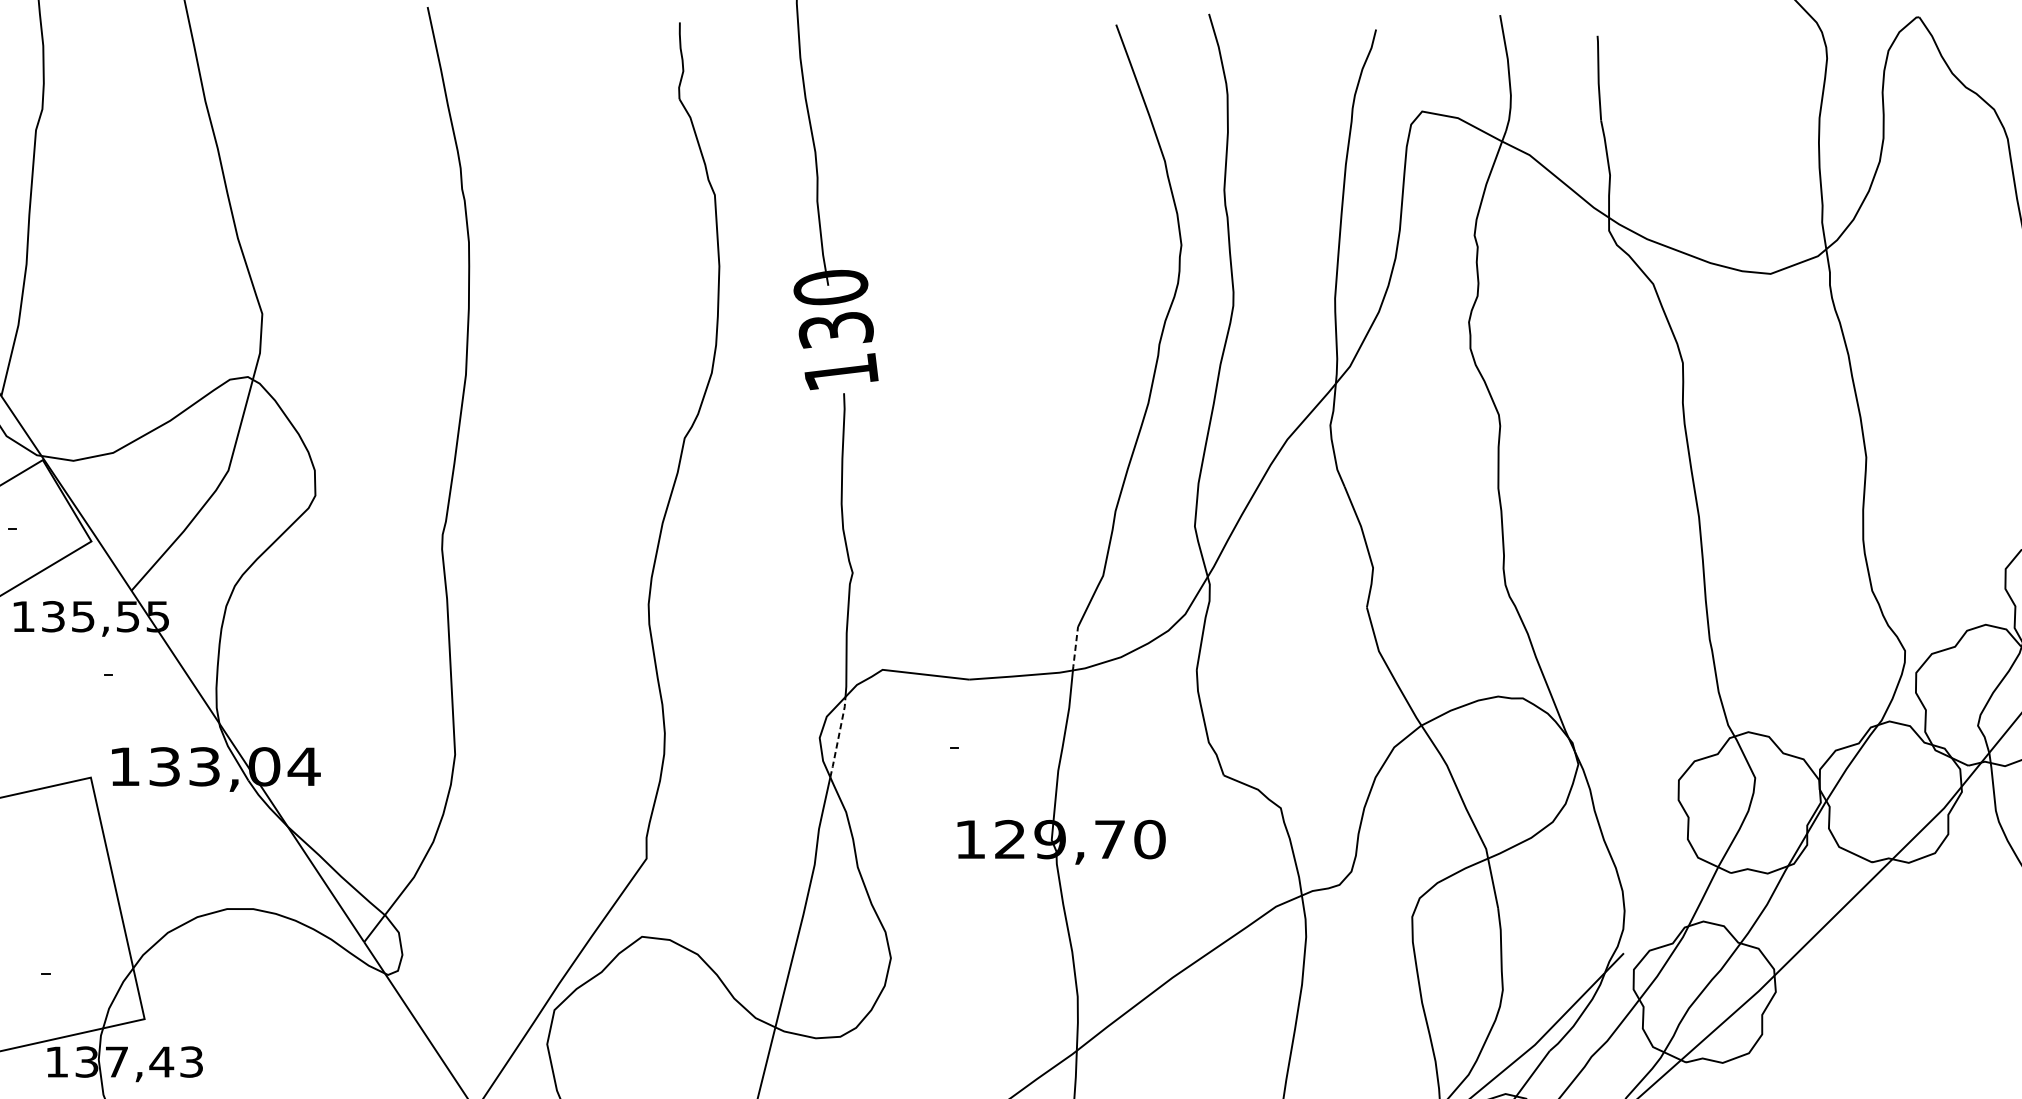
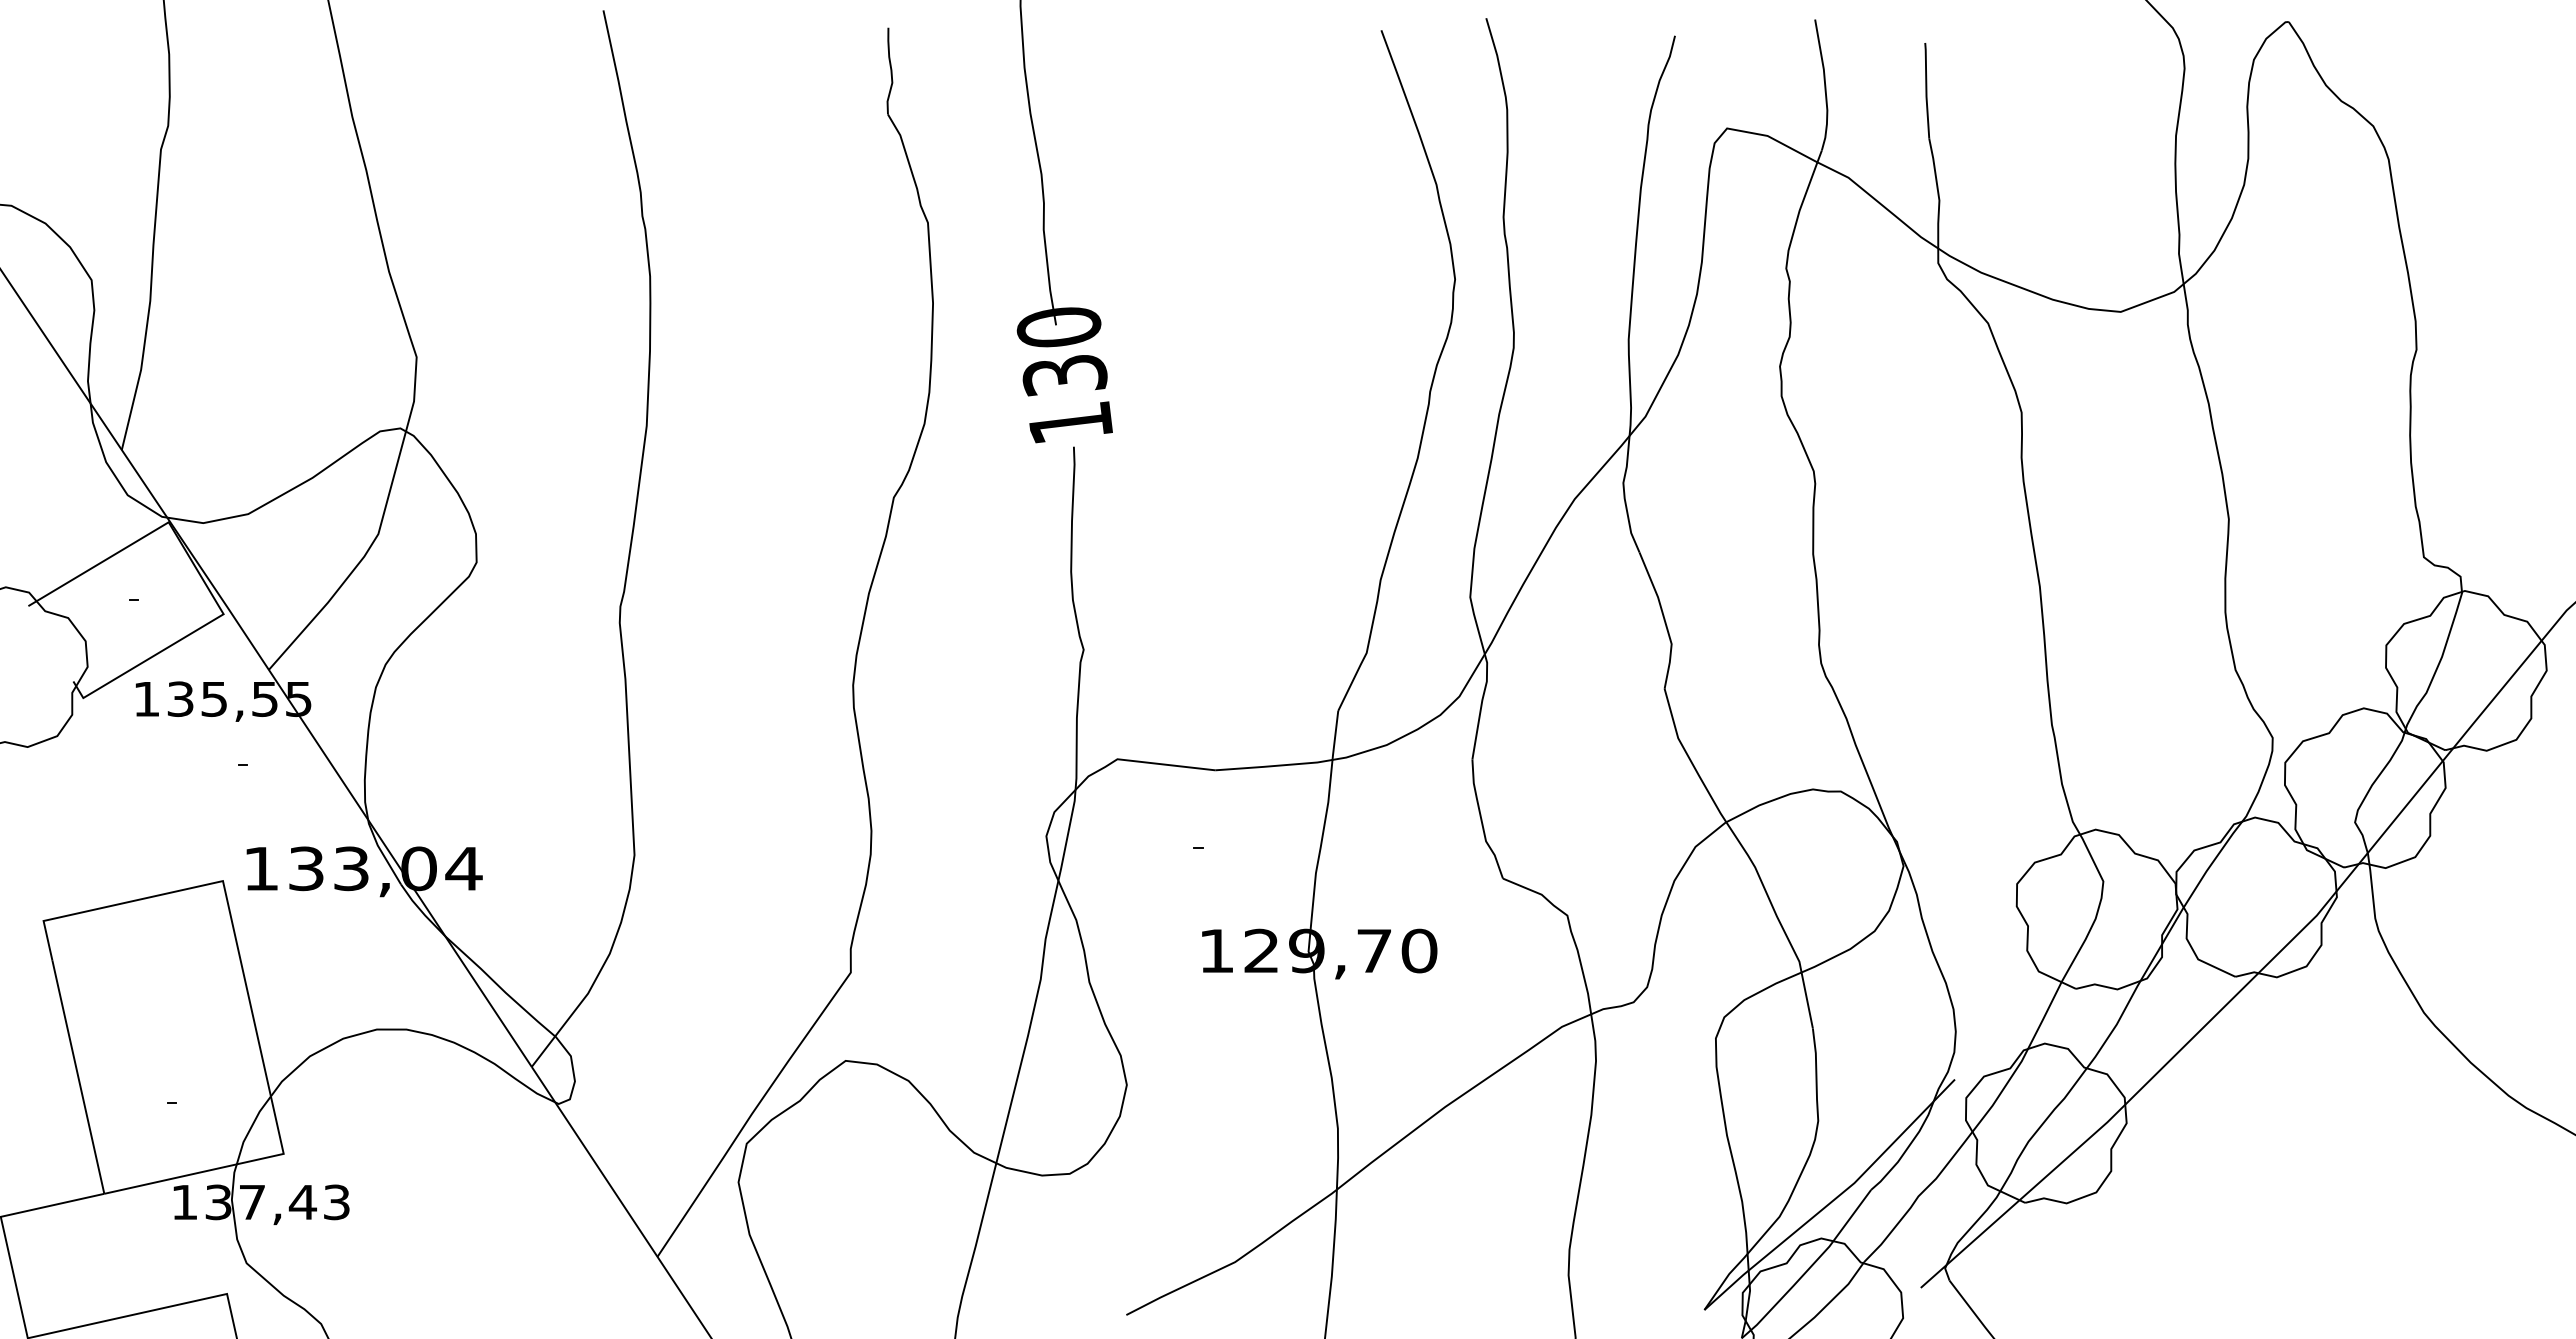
line: (1075, 648) -> (1335, 735), dashed -> solid
line: (838, 737) -> (1067, 835), dashed -> solid

